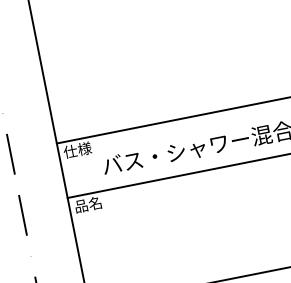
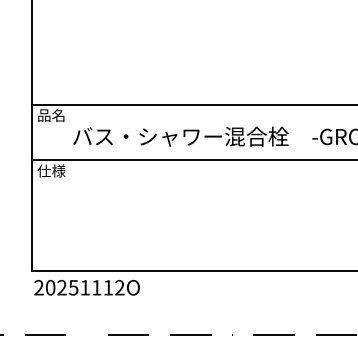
text: (77, 150) -> (51, 115), 仕様 -> 品名
text: (88, 204) -> (51, 170), 品名 -> 仕様

